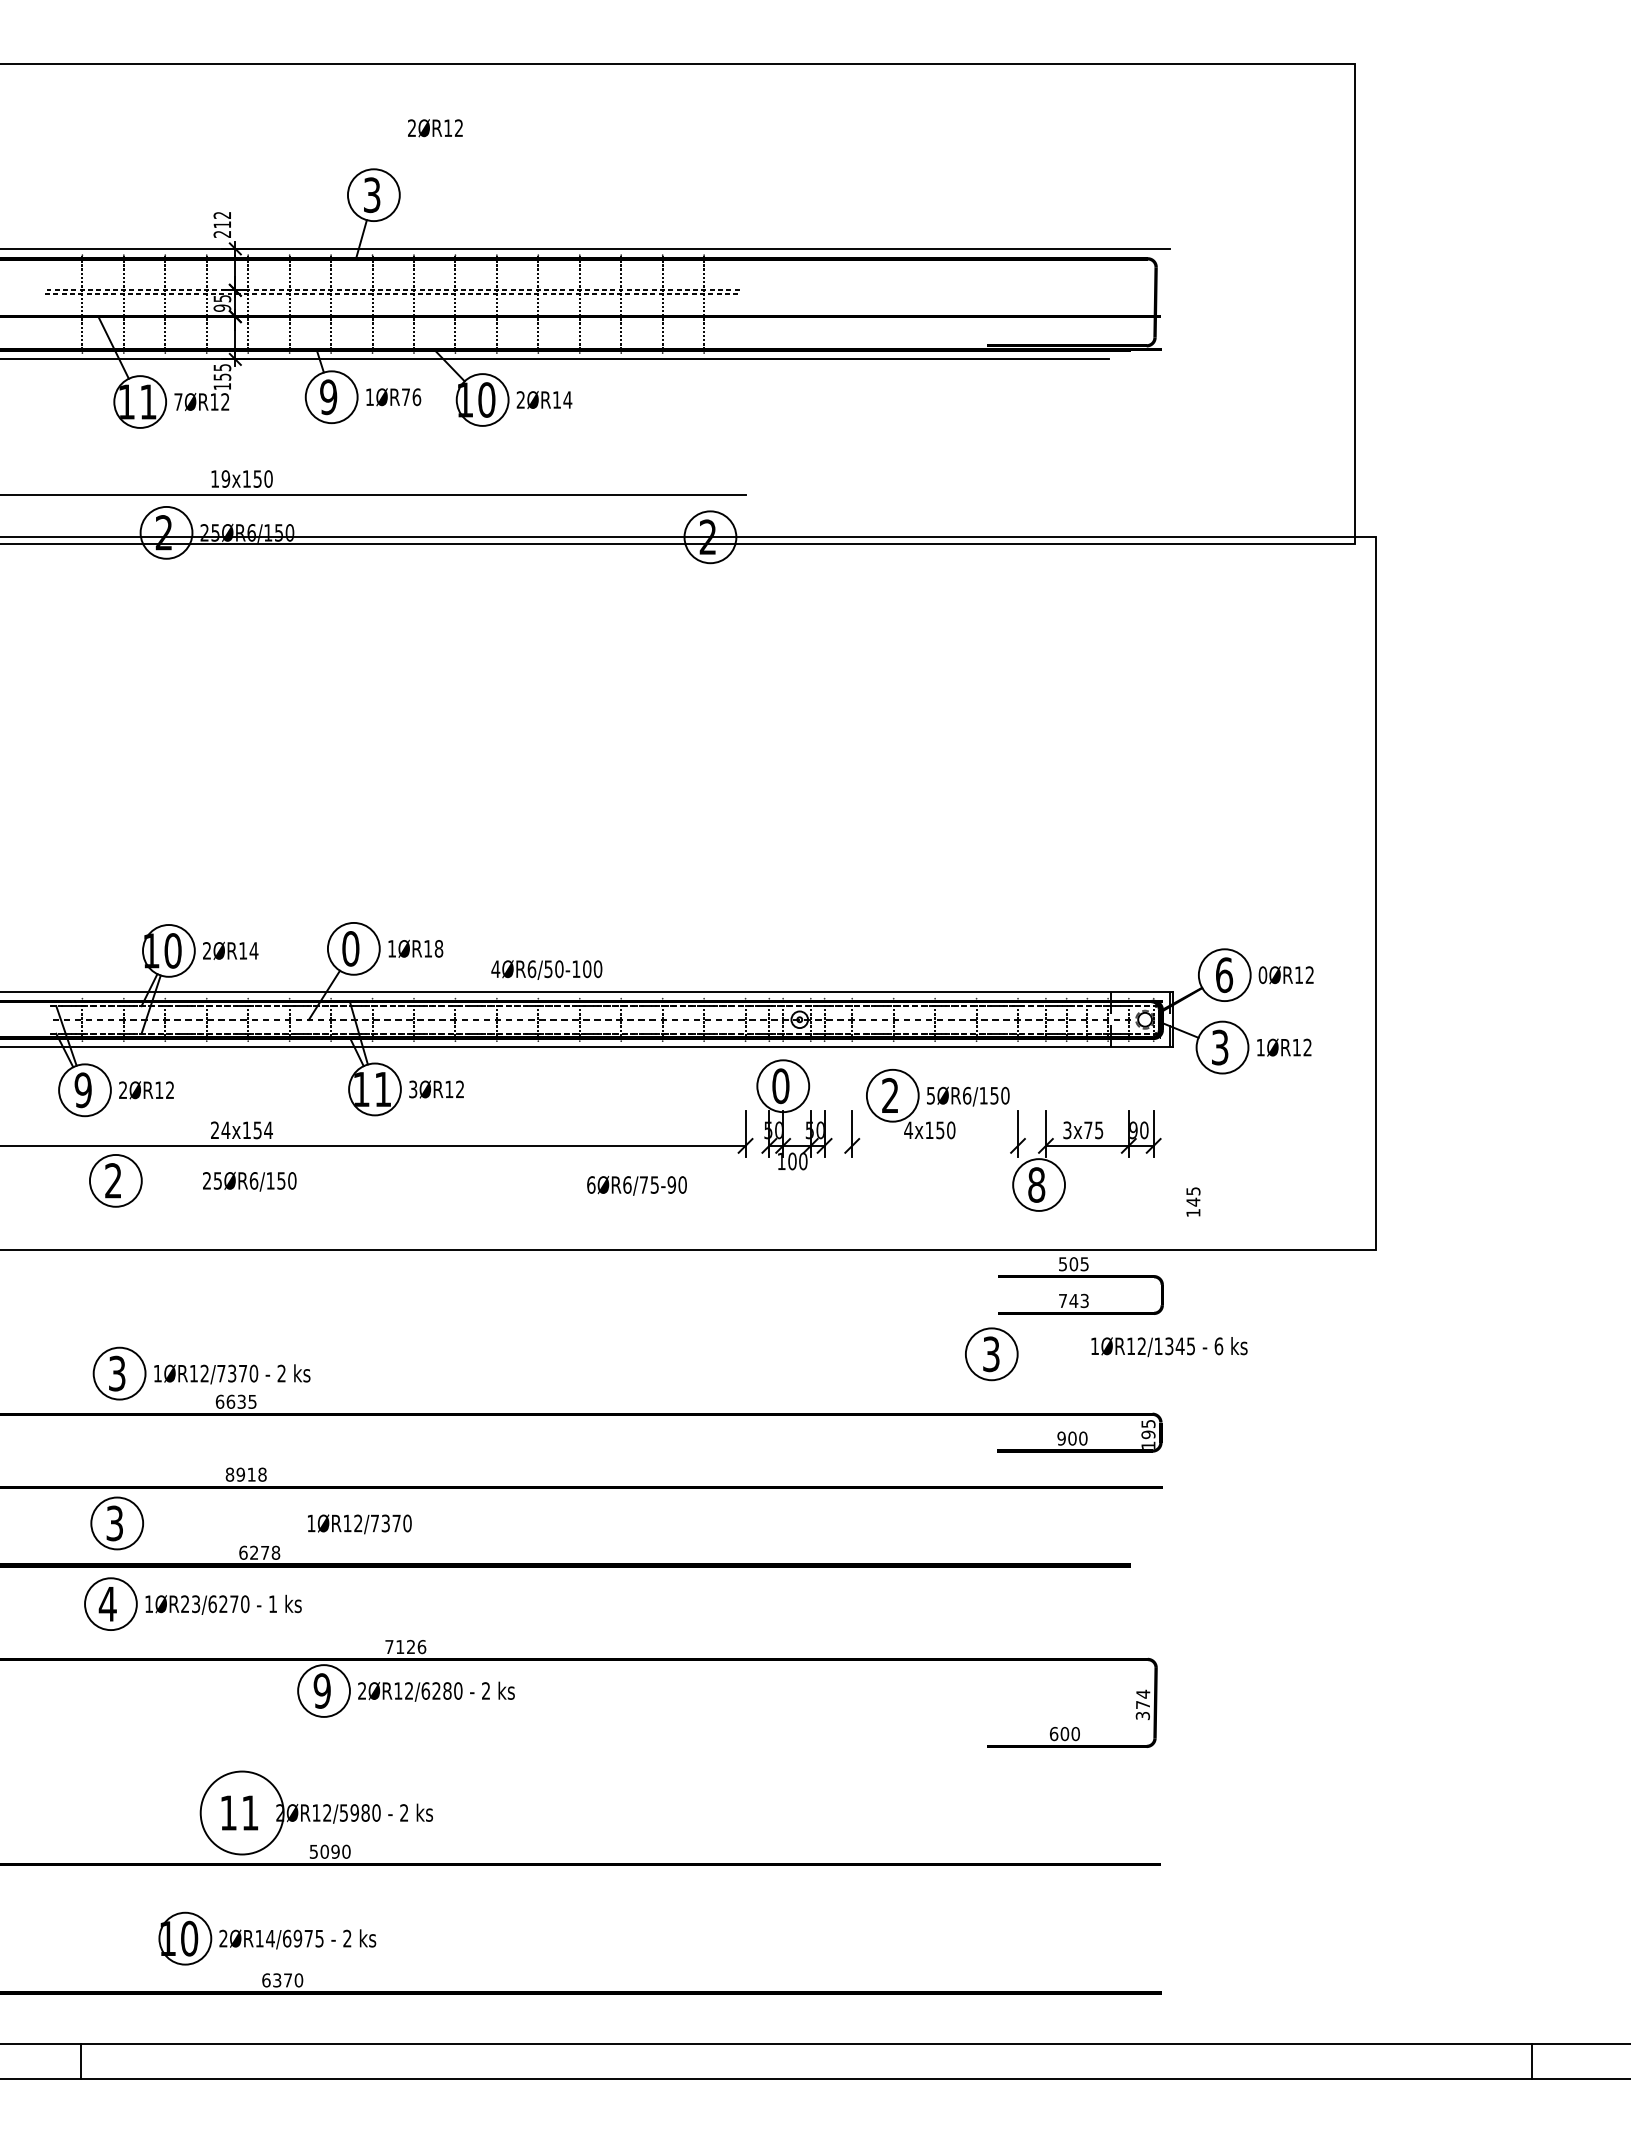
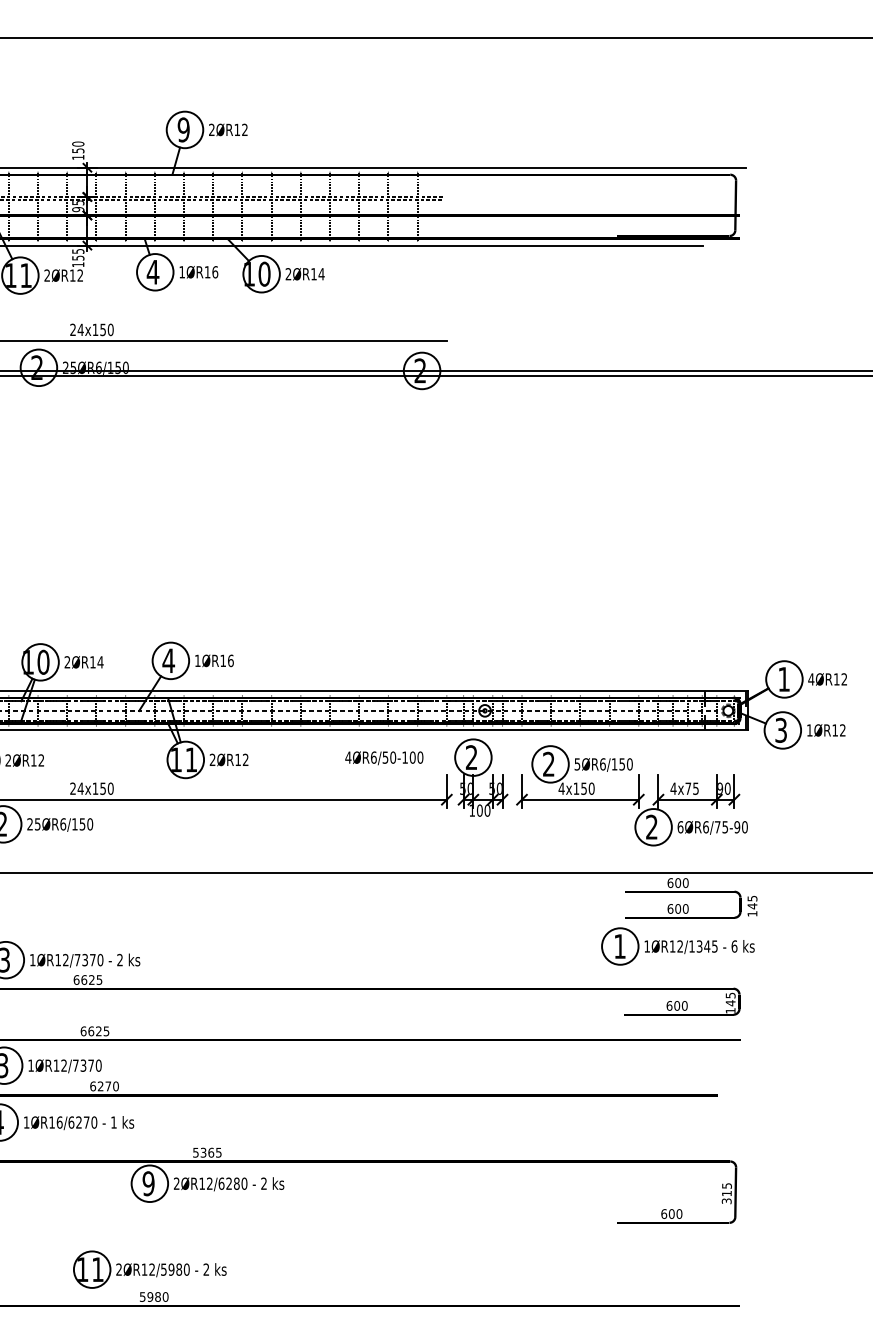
text: (435, 128) -> (228, 130), moved
text: (371, 194) -> (183, 129), 3 -> 9
text: (222, 224) -> (78, 150), 212 -> 150
text: (405, 396) -> (207, 271), 1ØR76 -> 1ØR16
text: (328, 397) -> (153, 272), 9 -> 4
text: (178, 401) -> (47, 275), 7ØR12 -> 2ØR12
text: (220, 478) -> (76, 329), 19x150 -> 24x150
text: (350, 948) -> (168, 660), 0 -> 4
text: (438, 948) -> (230, 660), 1ØR18 -> 1ØR16
text: (546, 969) -> (384, 757), moved
text: (1262, 974) -> (811, 678), 0ØR12 -> 4ØR12
text: (1224, 975) -> (784, 679), 6 -> 1
text: (780, 1086) -> (471, 757), 0 -> 2
text: (413, 1089) -> (212, 759), 3ØR12 -> 2ØR12
text: (268, 1130) -> (110, 788), 24x154 -> 24x150
text: (1066, 1130) -> (672, 788), 3x75 -> 4x75
line: (935, 1145) -> (580, 799), added
text: (249, 1181) -> (60, 824), moved
text: (1036, 1184) -> (651, 826), 8 -> 2
text: (636, 1185) -> (712, 827), moved
text: (1193, 1201) -> (752, 905), moved
text: (1073, 1264) -> (677, 883), 505 -> 600
text: (1073, 1300) -> (677, 908), 743 -> 600
text: (1169, 1347) -> (699, 947), moved
text: (991, 1354) -> (620, 946), 3 -> 1
text: (241, 1401) -> (91, 979), 6635 -> 6625
text: (1148, 1434) -> (730, 1003), 195 -> 145
text: (1061, 1438) -> (669, 1005), 900 -> 600
text: (245, 1474) -> (94, 1031), 8918 -> 6625
text: (359, 1524) -> (64, 1066), moved
text: (275, 1552) -> (115, 1086), 6278 -> 6270
text: (190, 1604) -> (55, 1122), 1ØR23/6270 -> 1ØR16/6270
text: (405, 1647) -> (207, 1153), 7126 -> 5365
text: (1143, 1698) -> (727, 1189), 374 -> 315
circle: (242, 1812) -> (92, 1269), size x0.62
text: (329, 1851) -> (153, 1296), 5090 -> 5980

